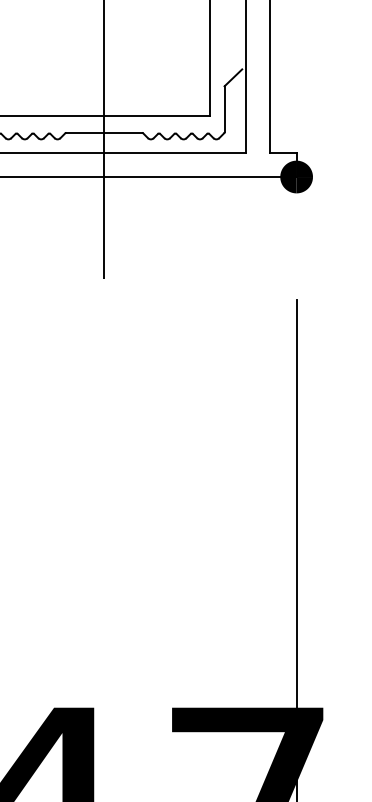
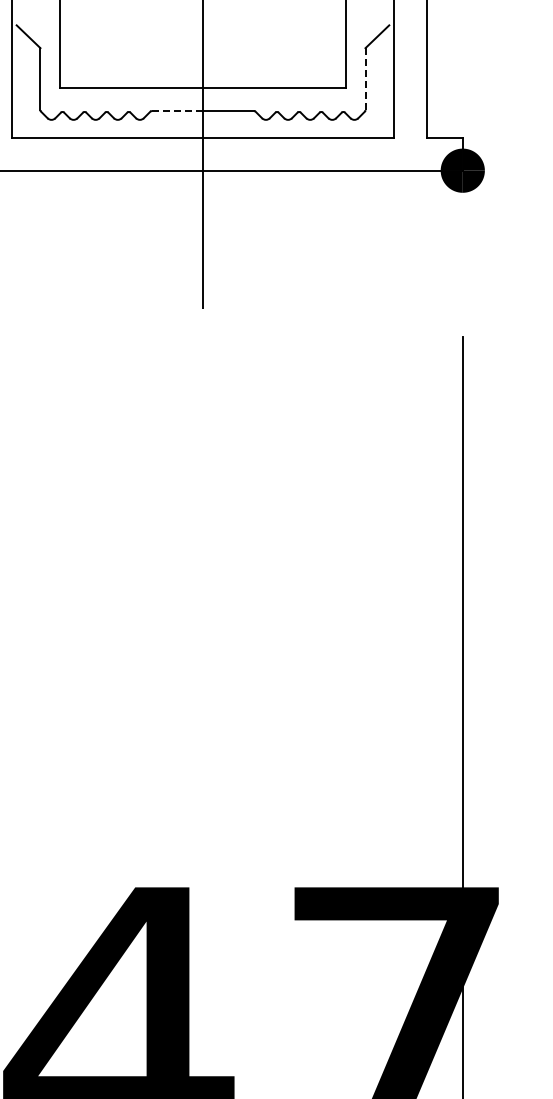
line: (224, 109) -> (365, 79), solid -> dashed
line: (85, 133) -> (177, 111), solid -> dashed

